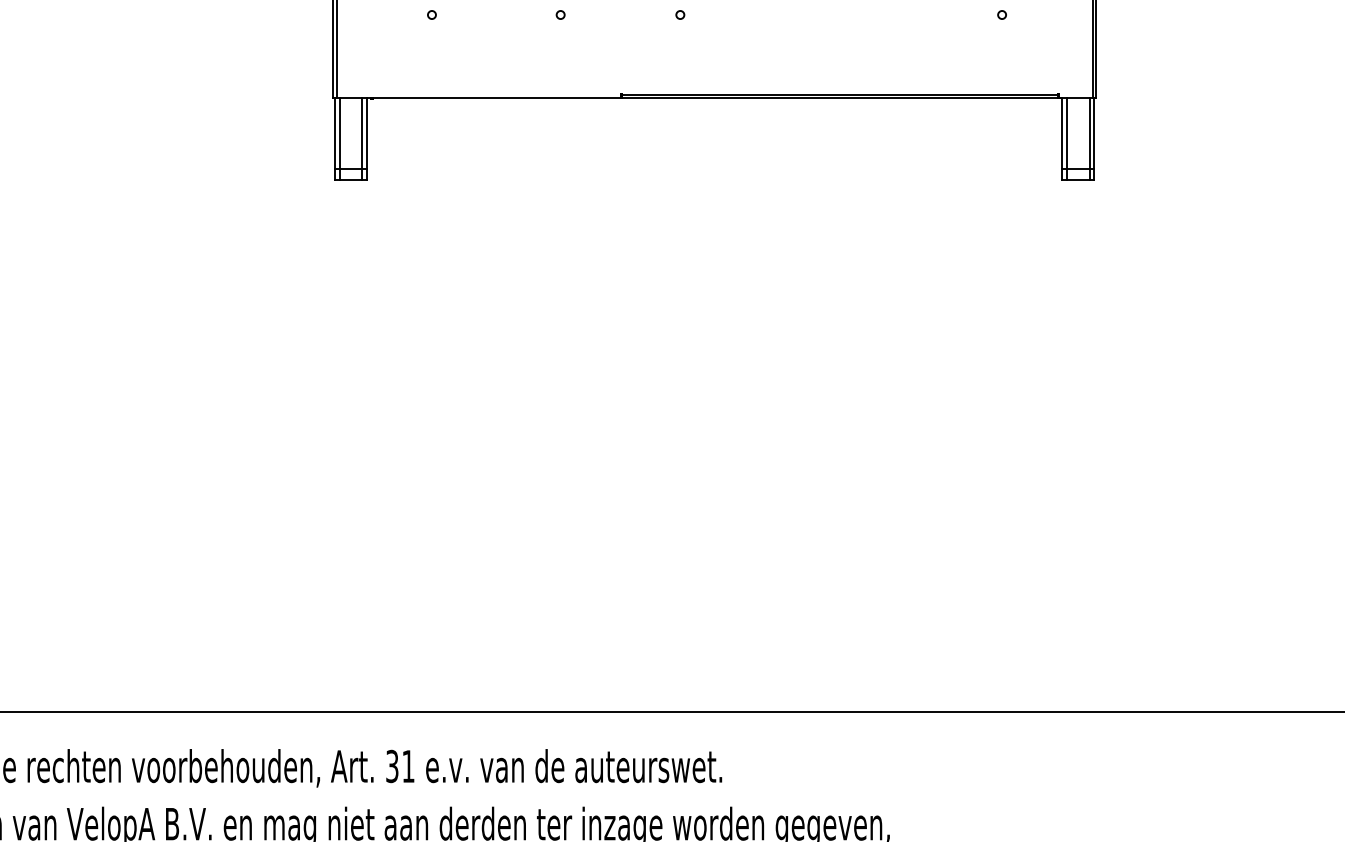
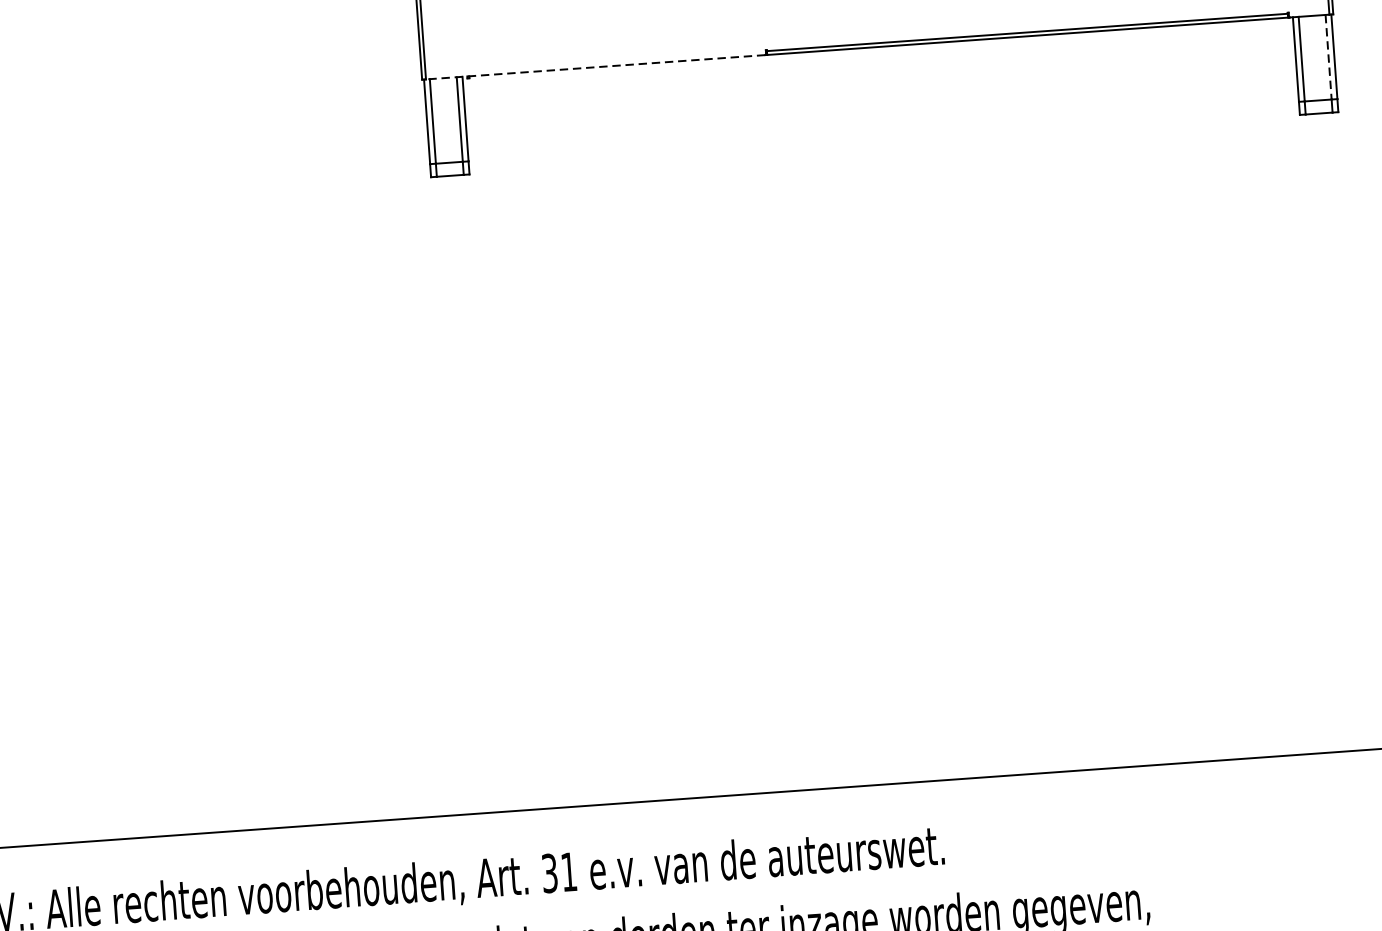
line: (478, 97) -> (595, 66), solid -> dashed
line: (1089, 133) -> (1328, 57), solid -> dashed

